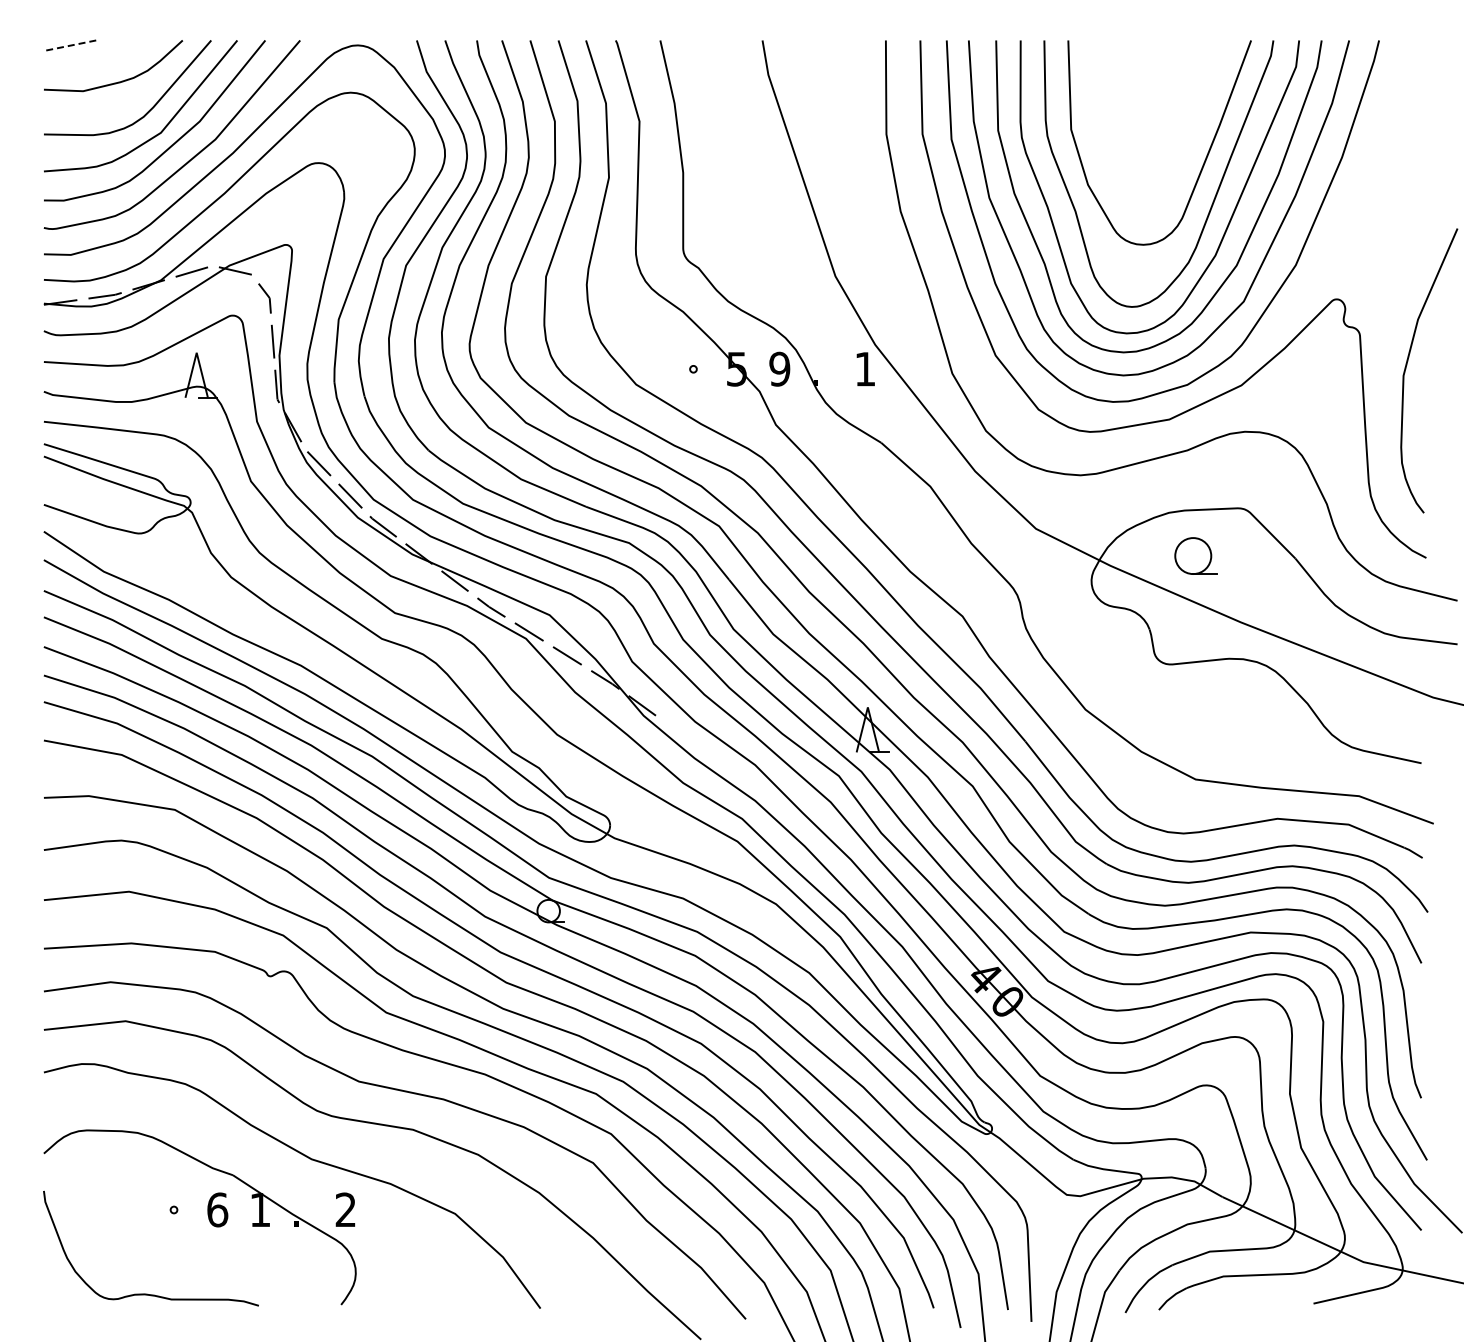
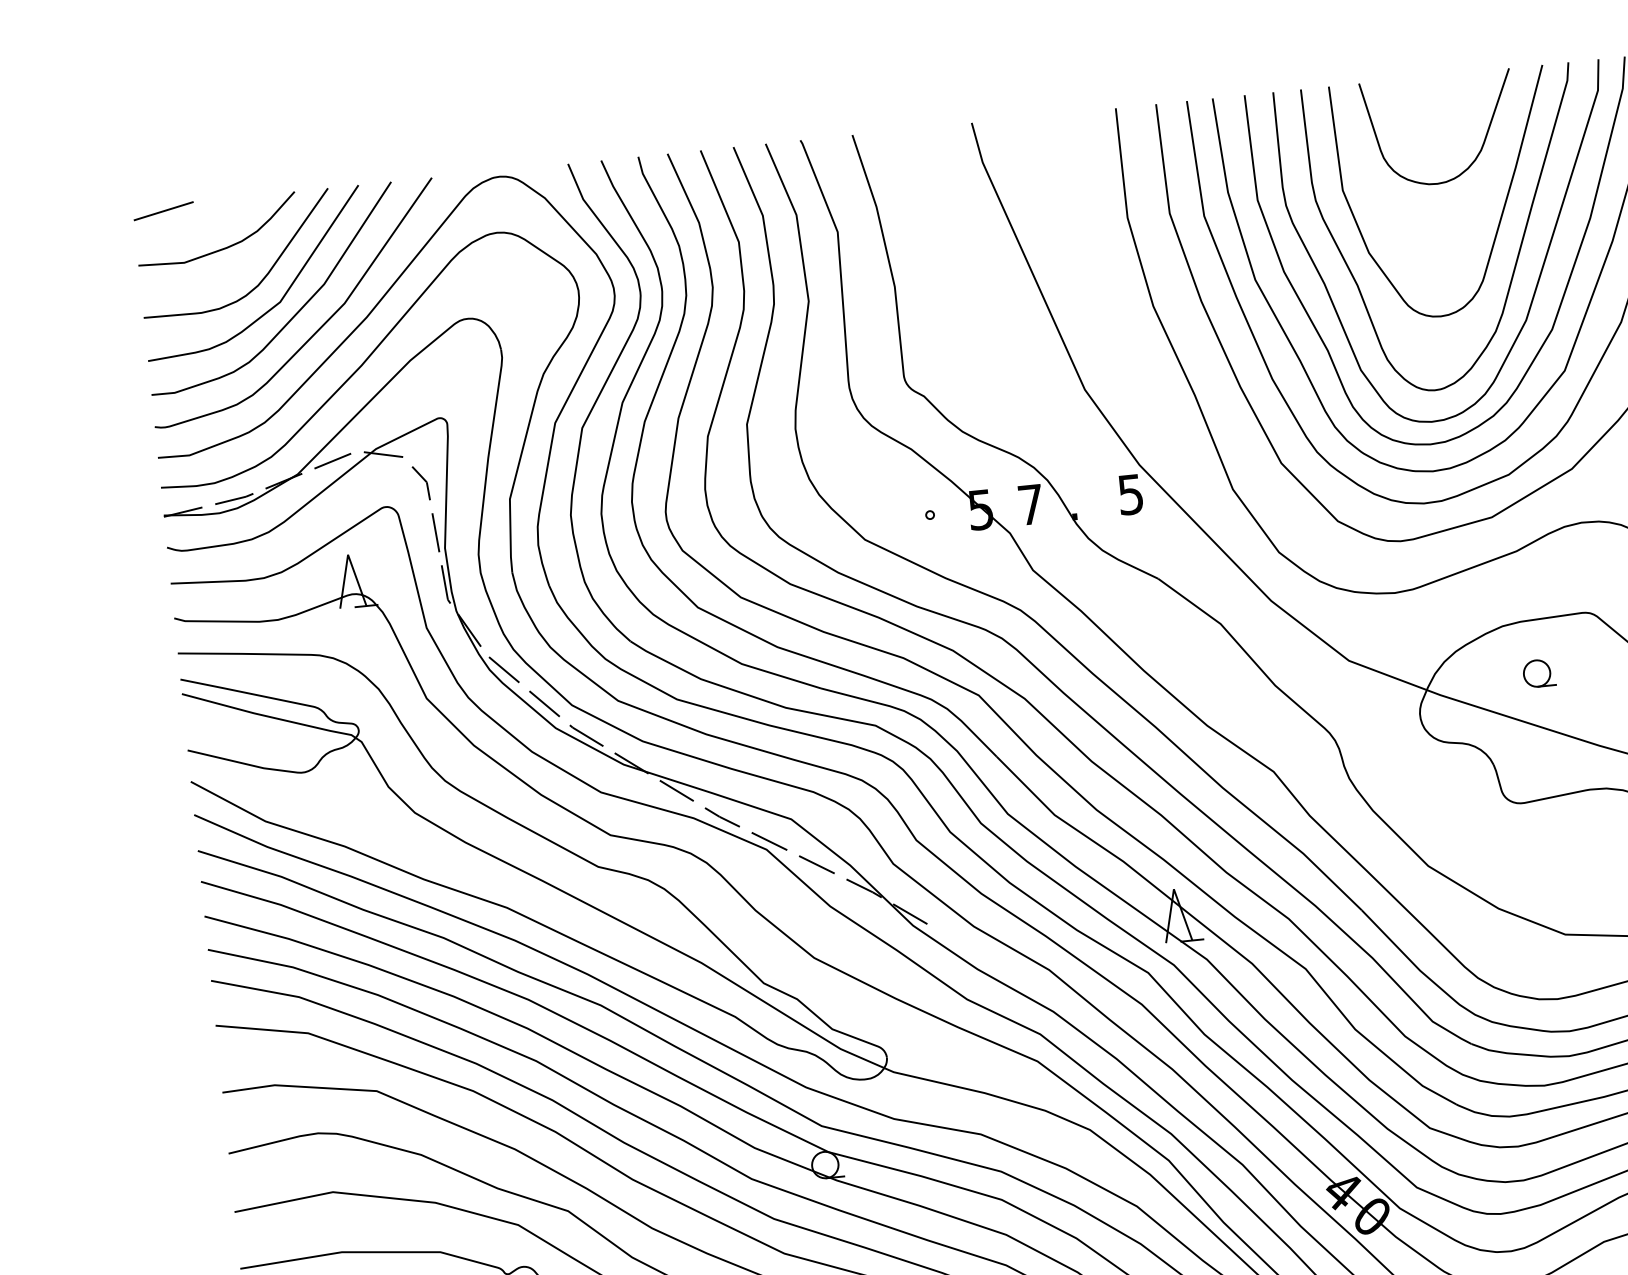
line: (70, 45) -> (164, 210), dashed -> solid
curve: (1191, 105) -> (1480, 147), added
text: (779, 368) -> (1030, 503), 9 -> 7
text: (865, 369) -> (1131, 494), 1 -> 5
part: (1195, 555) -> (1538, 673), size x0.62

